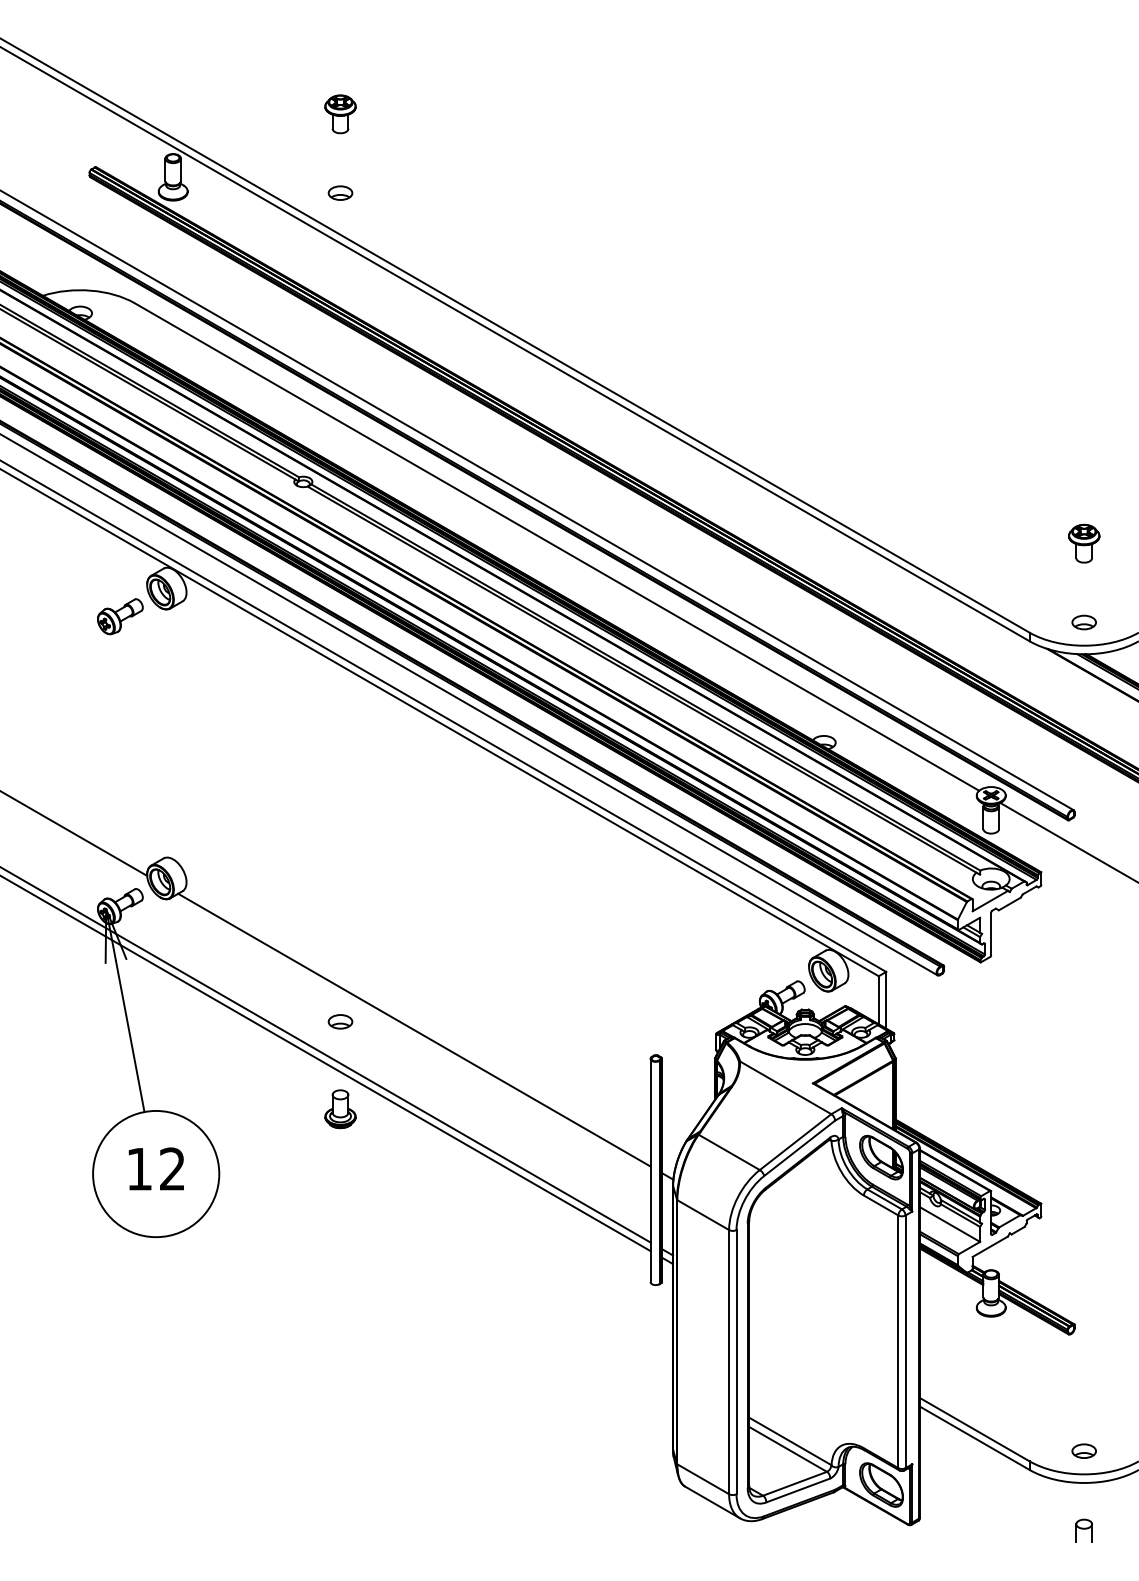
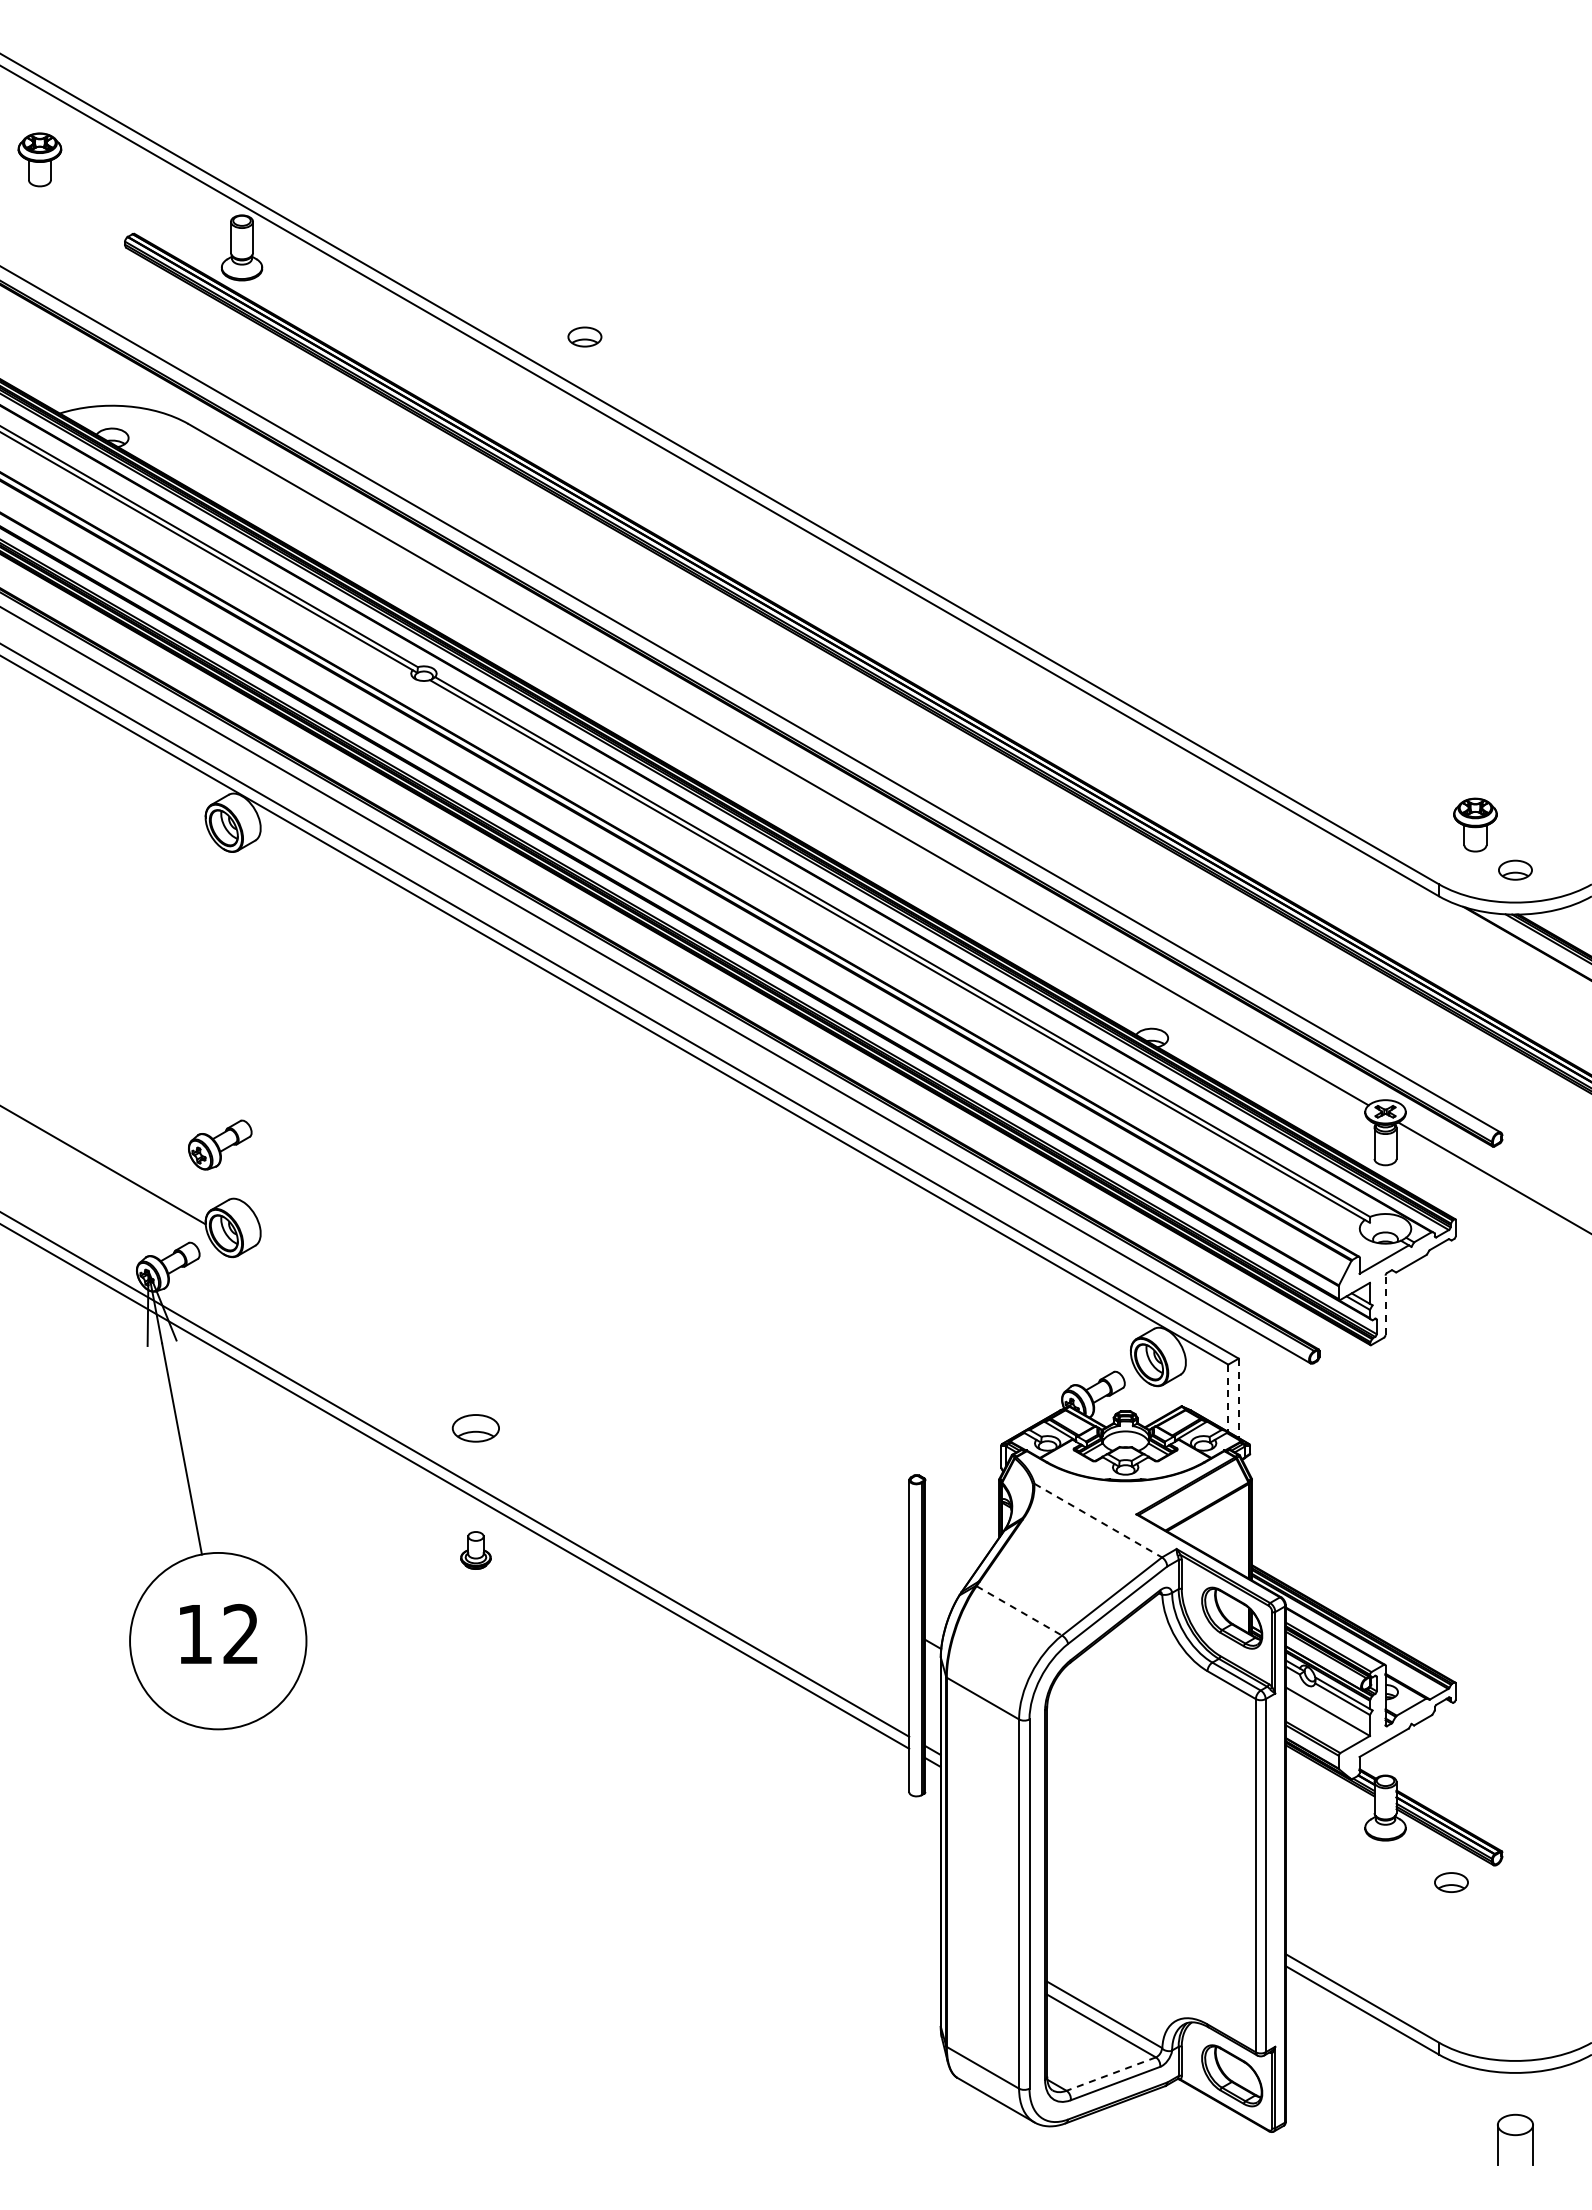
part: (340, 114) -> (39, 159), moved
part: (340, 192) -> (584, 336), moved
part: (1084, 543) -> (1475, 824), moved
part: (120, 616) -> (220, 1144), moved
line: (991, 933) -> (1385, 1305), solid -> dashed
line: (878, 1000) -> (1228, 1398), solid -> dashed
line: (886, 1000) -> (1238, 1398), solid -> dashed
part: (340, 1021) -> (475, 1428), size x1.4
line: (414, 1029) -> (579, 1439), removed
line: (785, 1087) -> (1098, 1520), solid -> dashed
part: (340, 1109) -> (475, 1550), size x0.7
line: (729, 1152) -> (1019, 1611), solid -> dashed
part: (1084, 1451) -> (1451, 1882), moved
line: (795, 1484) -> (1111, 2074), solid -> dashed
part: (1084, 1530) -> (1515, 2139), size x1.6

